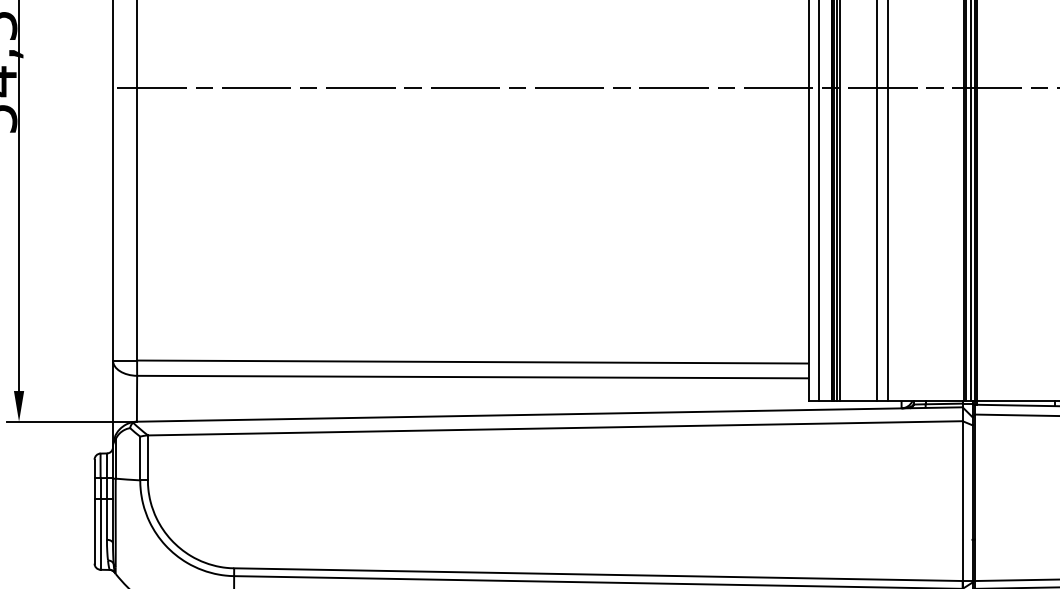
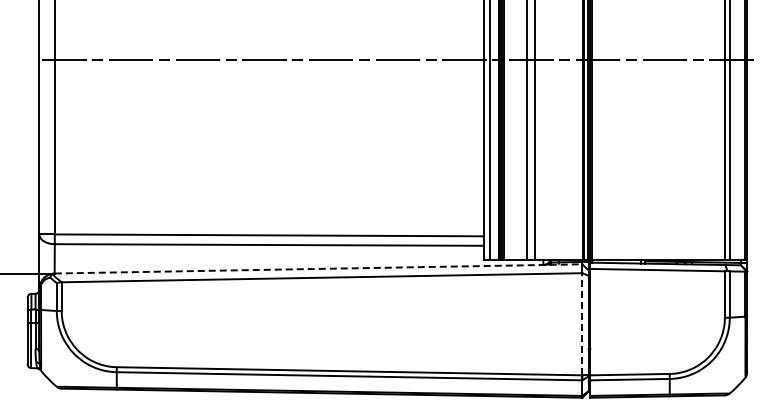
line: (549, 413) -> (318, 268), solid -> dashed
line: (962, 499) -> (582, 323), solid -> dashed

